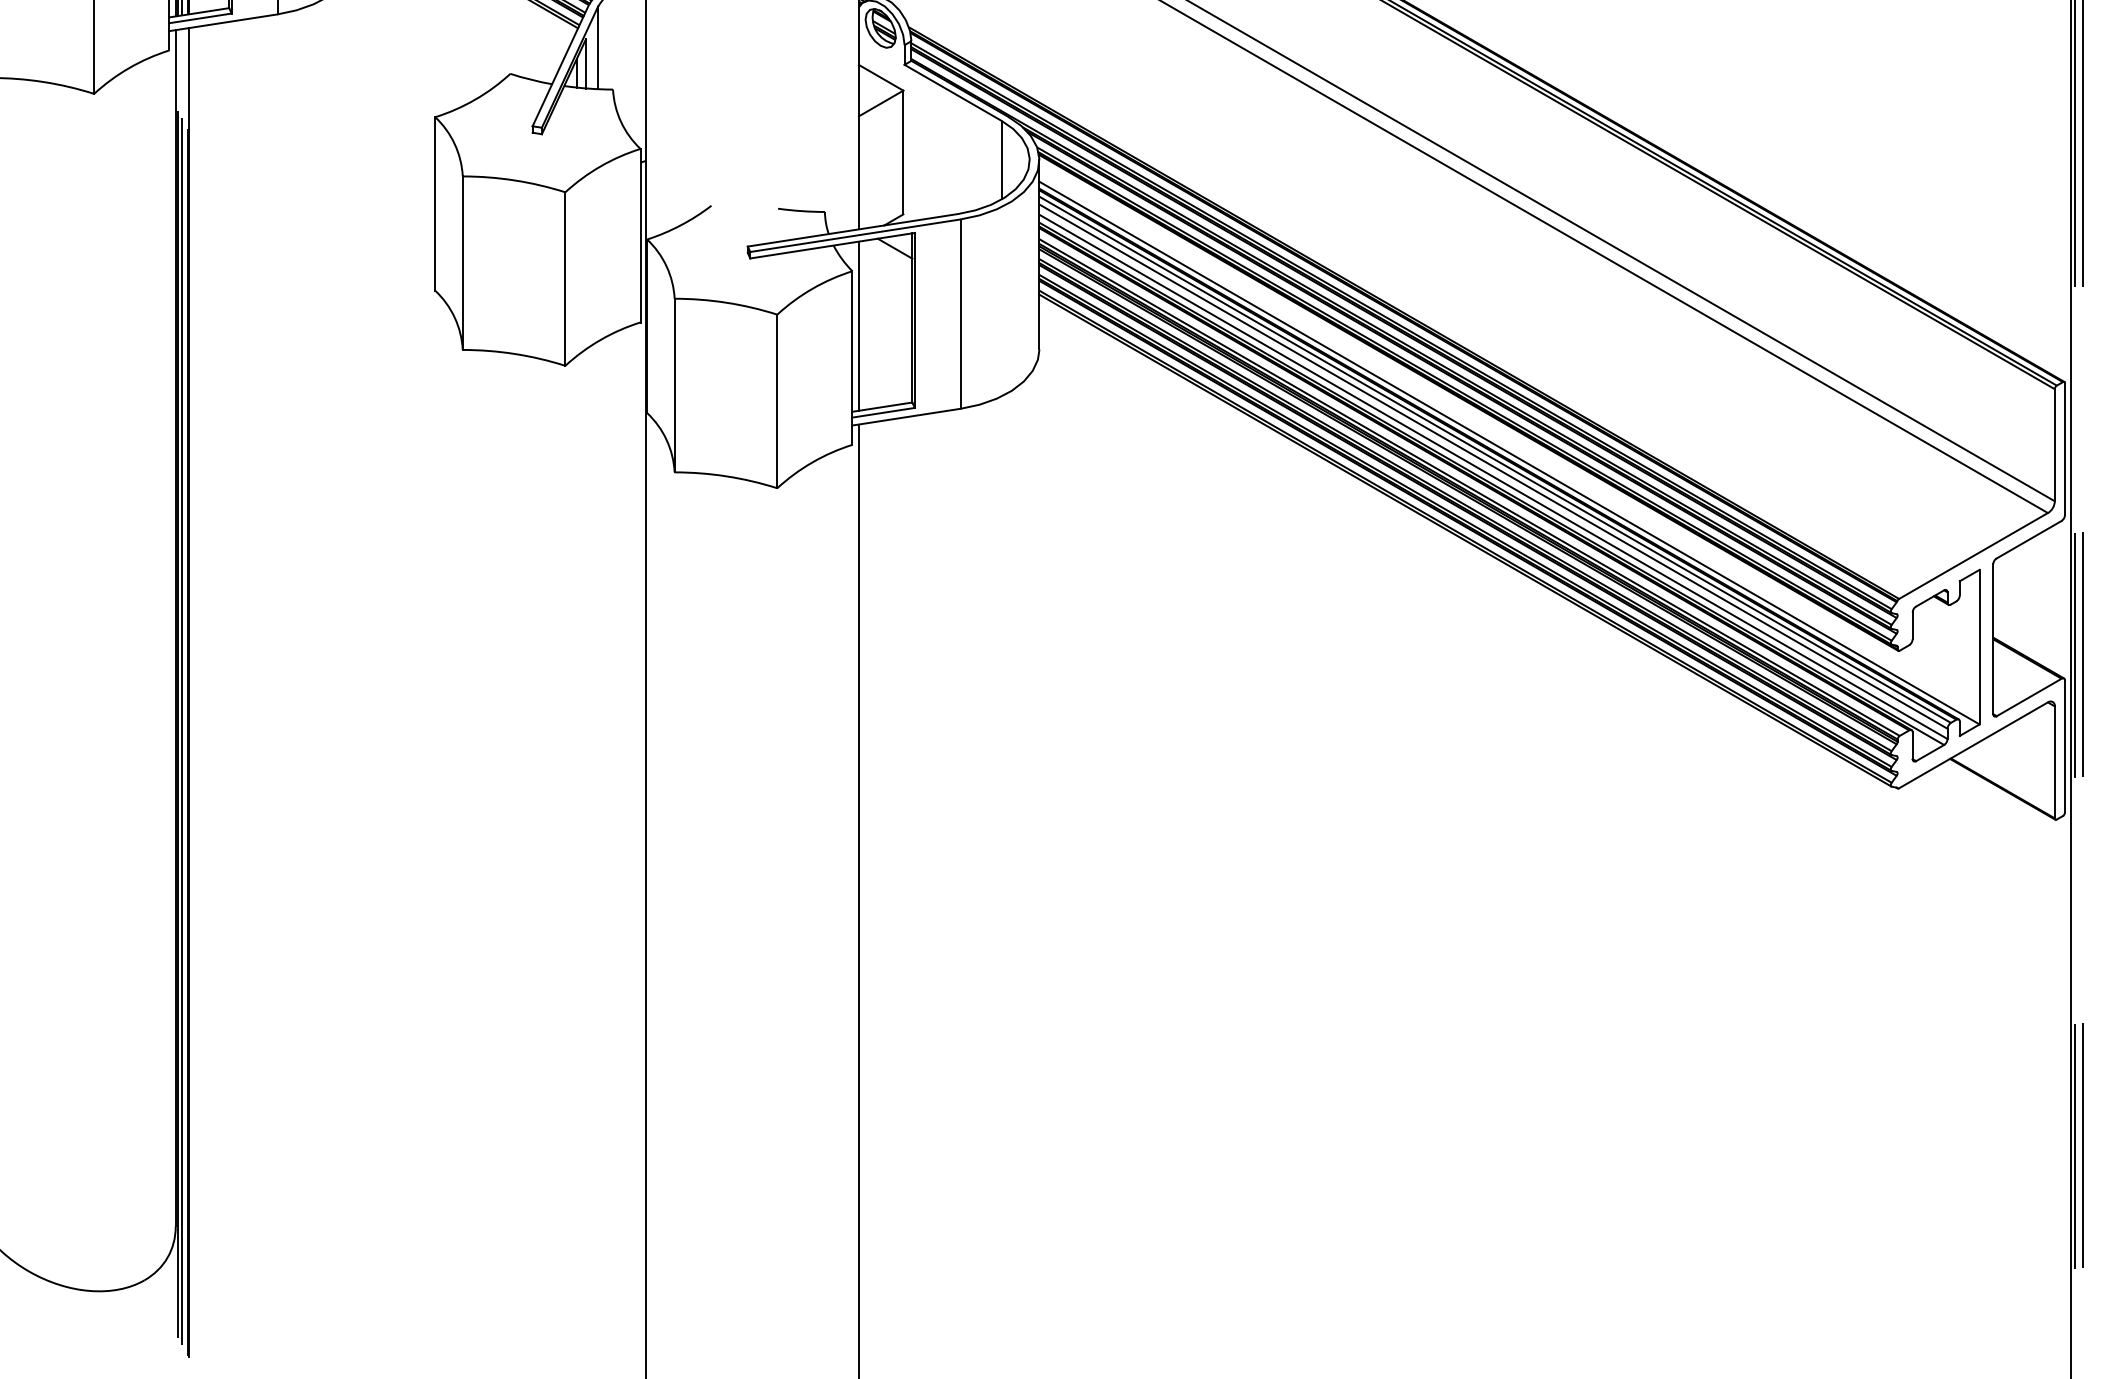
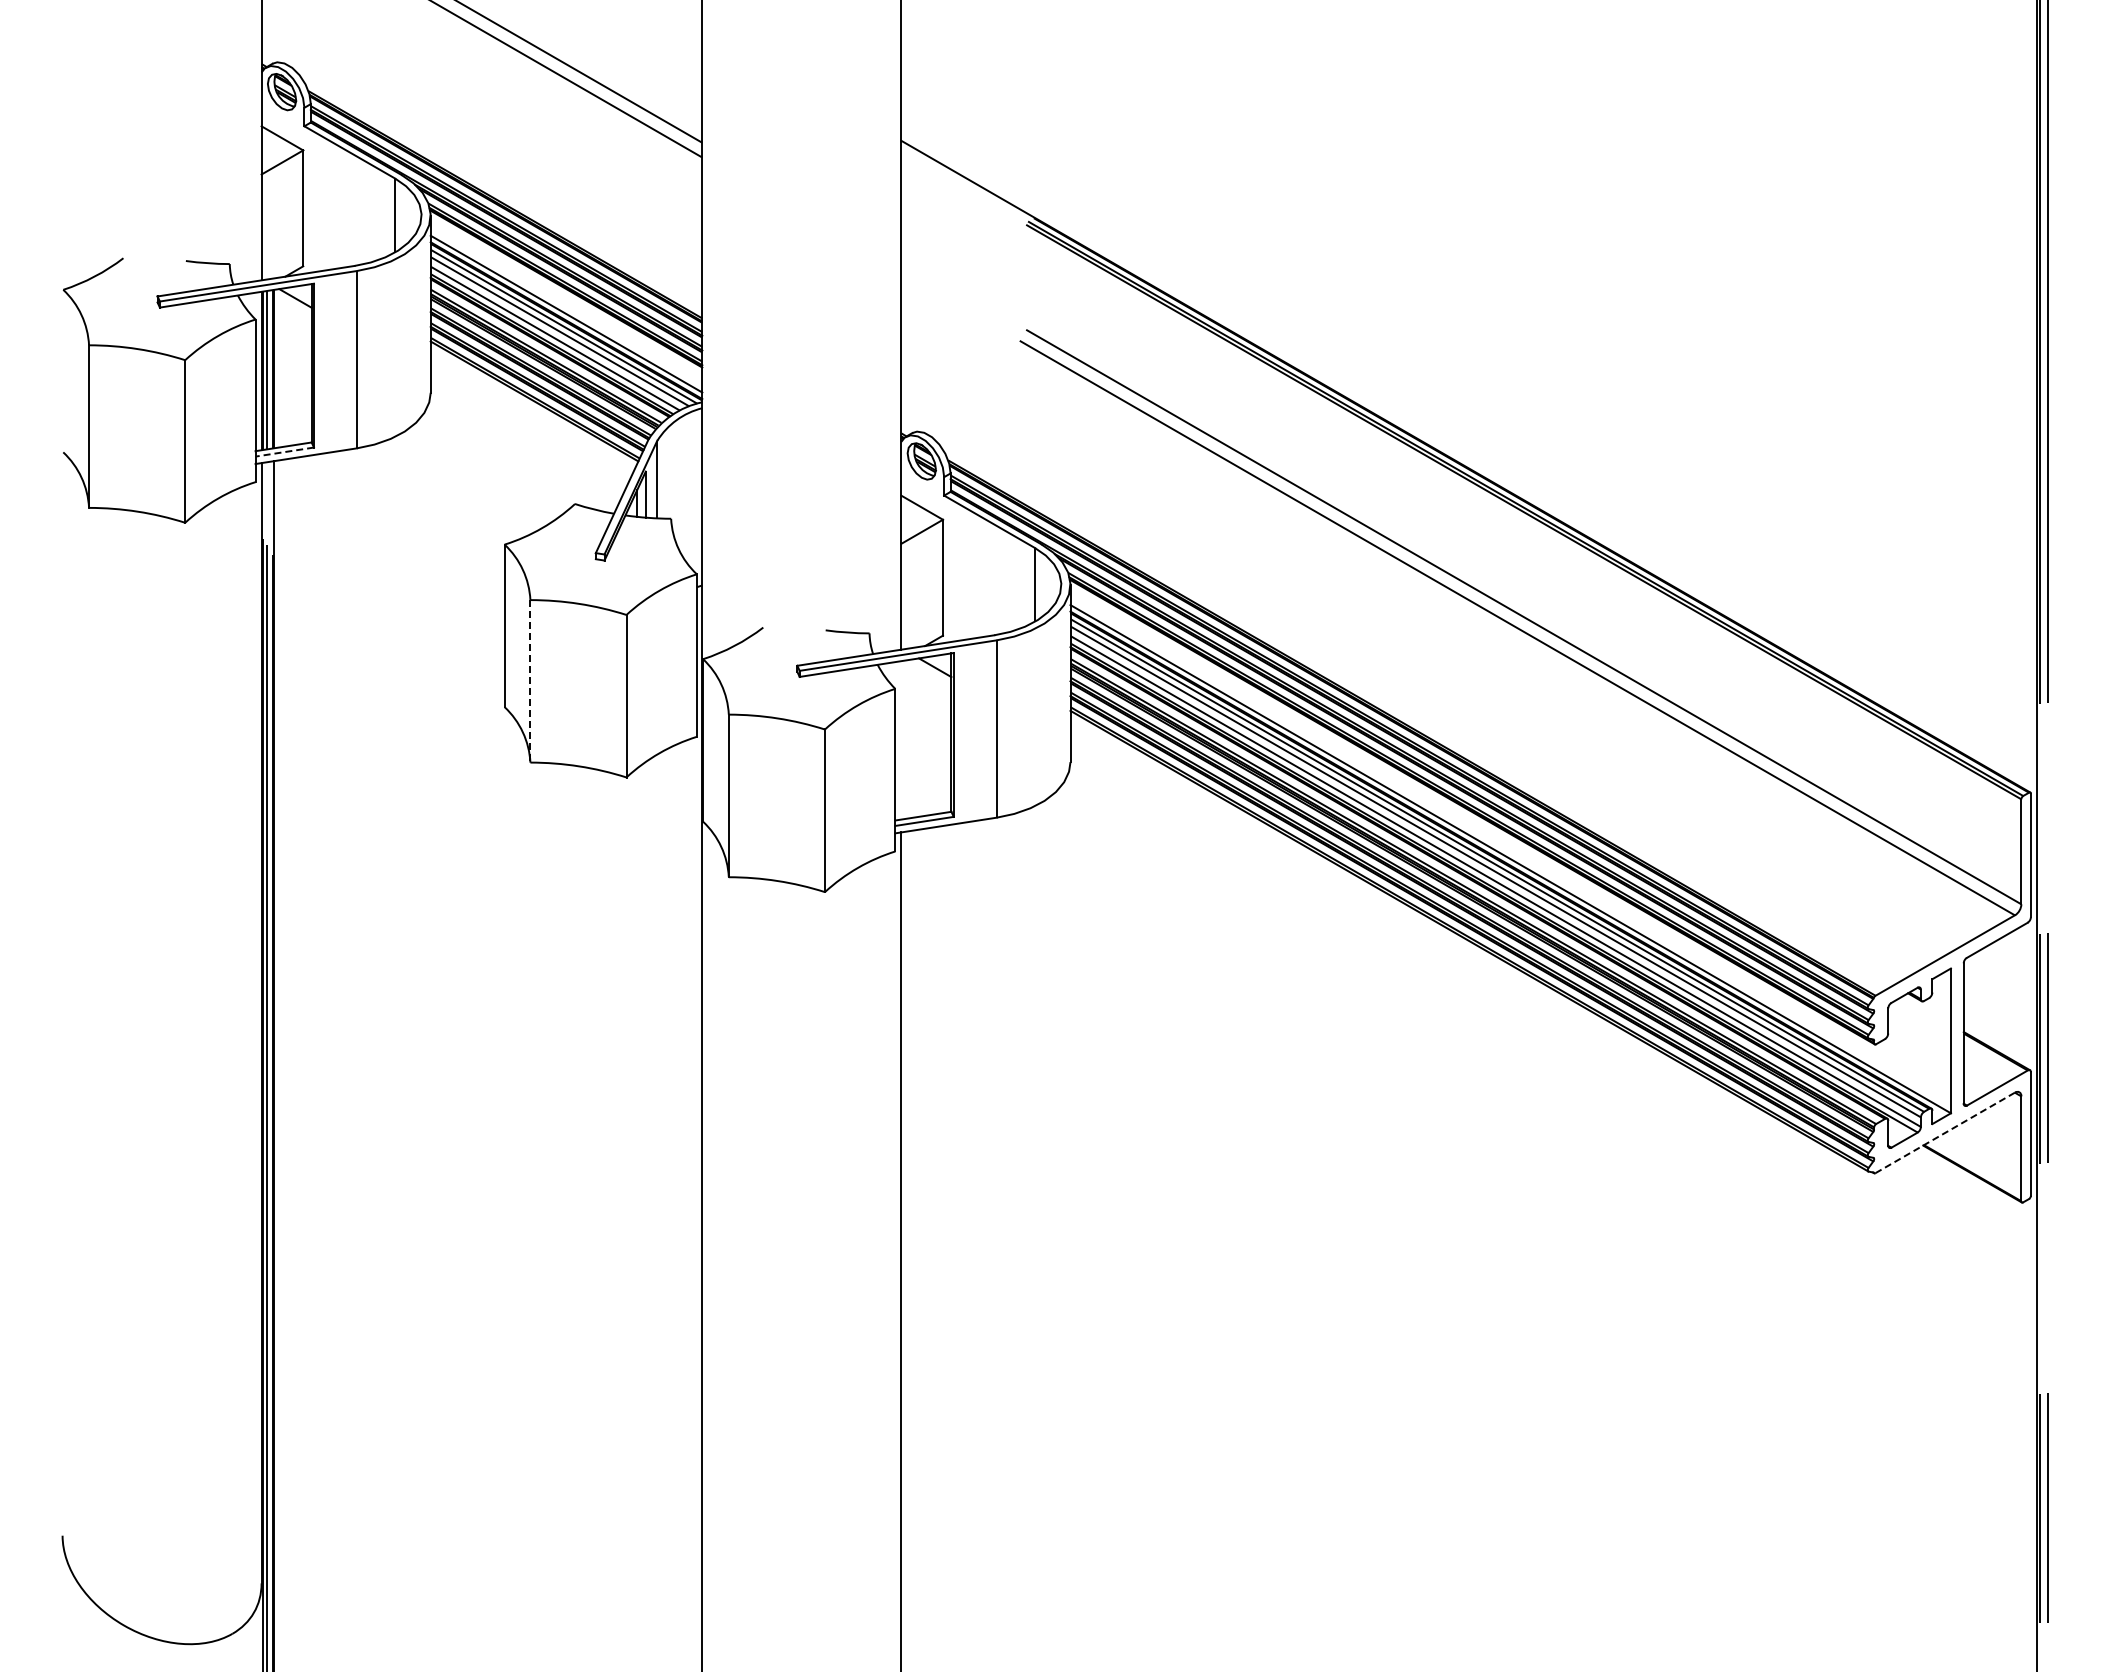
line: (200, 18) -> (284, 452), solid -> dashed
line: (462, 263) -> (530, 681), solid -> dashed
line: (859, 326) -> (901, 740), removed
line: (1972, 746) -> (1944, 1133), solid -> dashed

